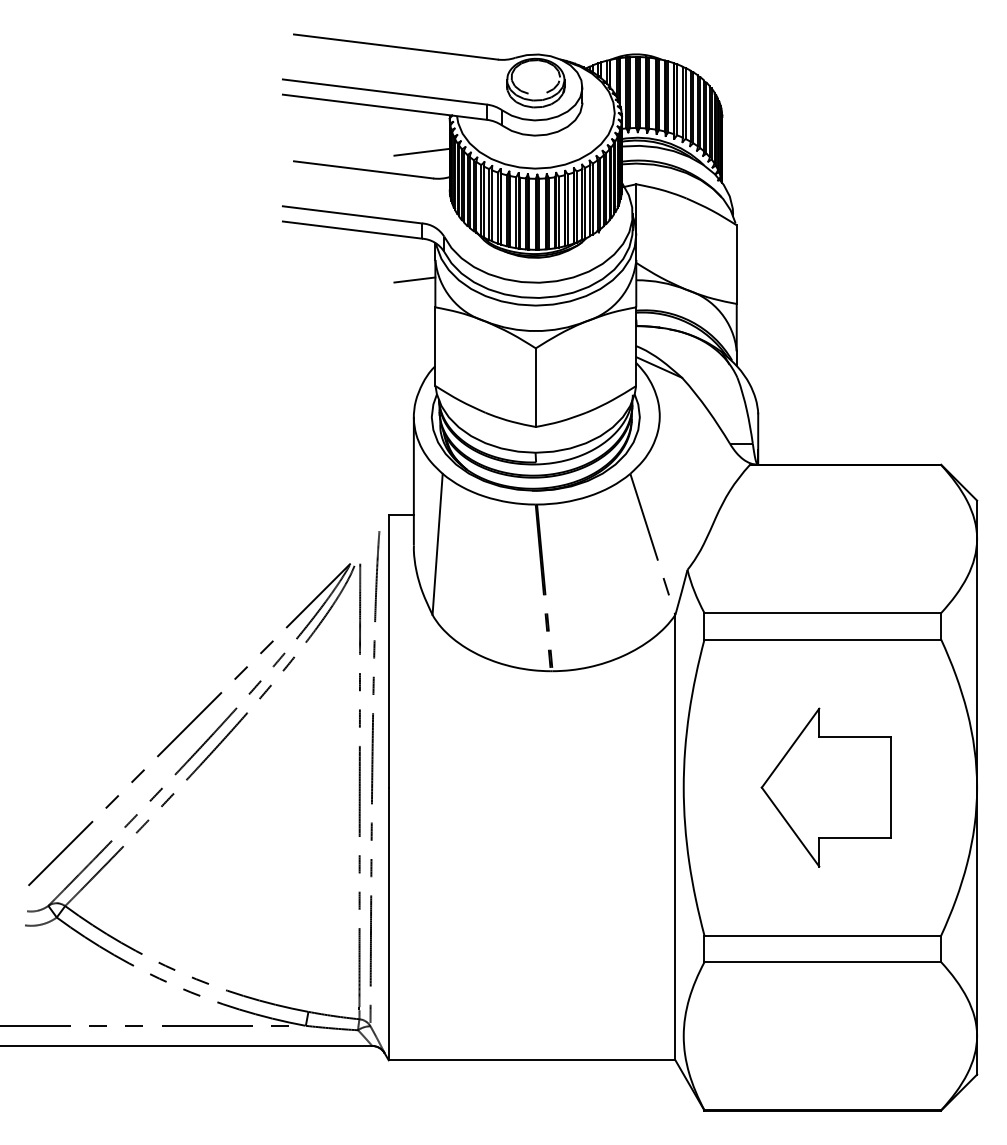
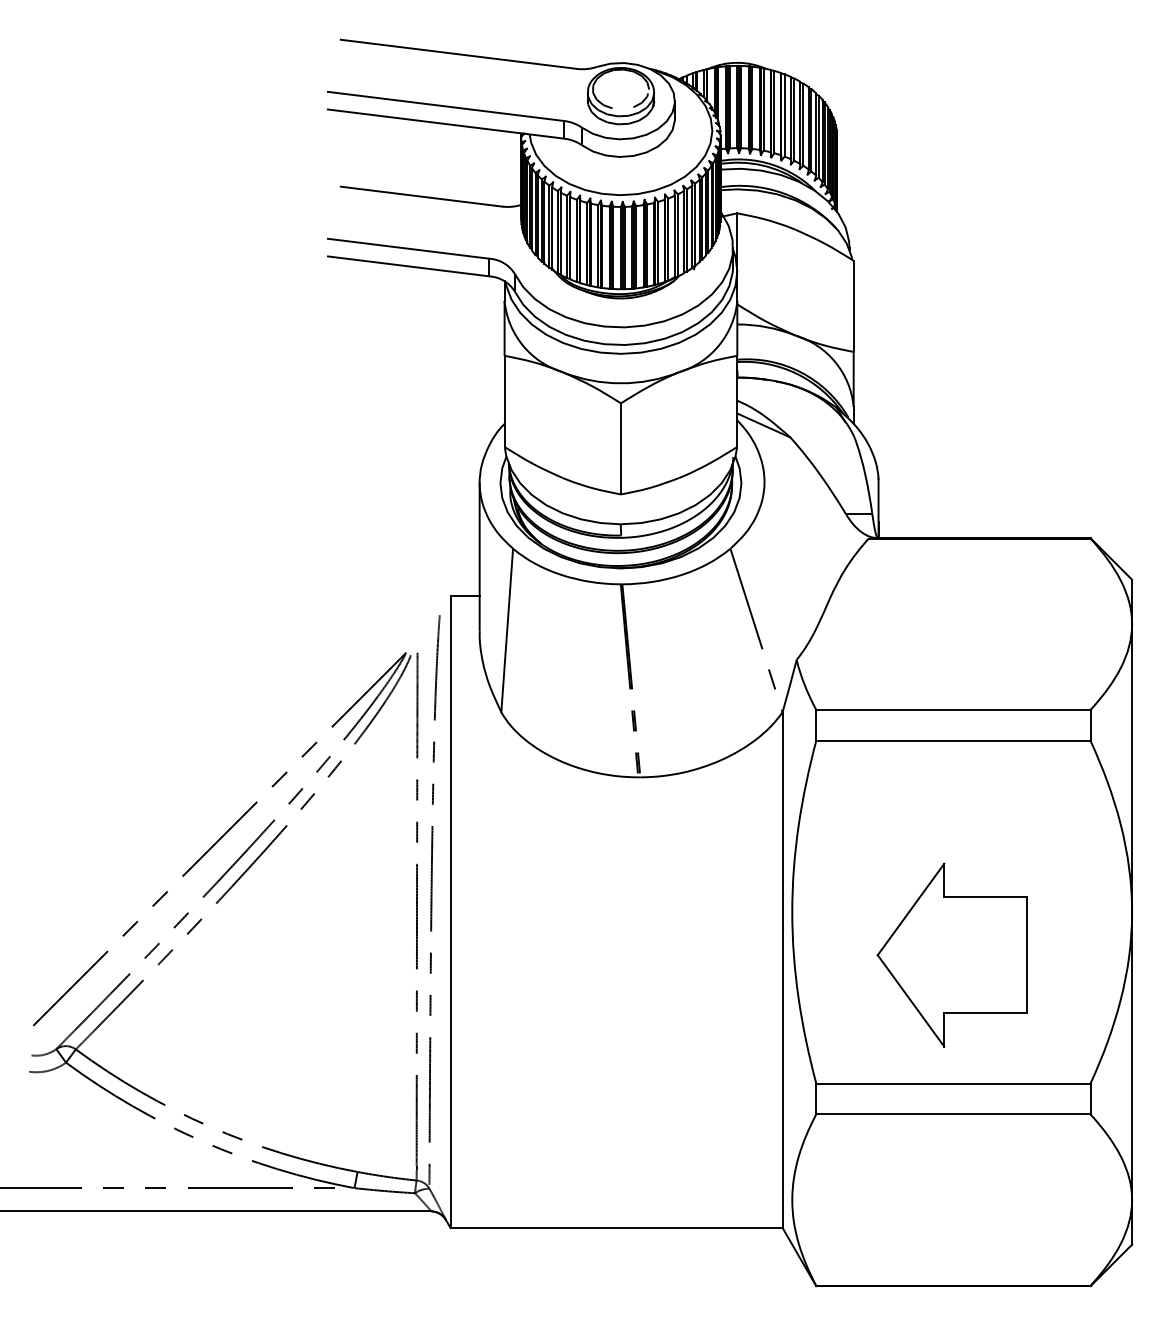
line: (422, 152) -> (489, 176), removed
line: (414, 280) -> (480, 324), removed
part: (825, 787) -> (951, 954), moved

